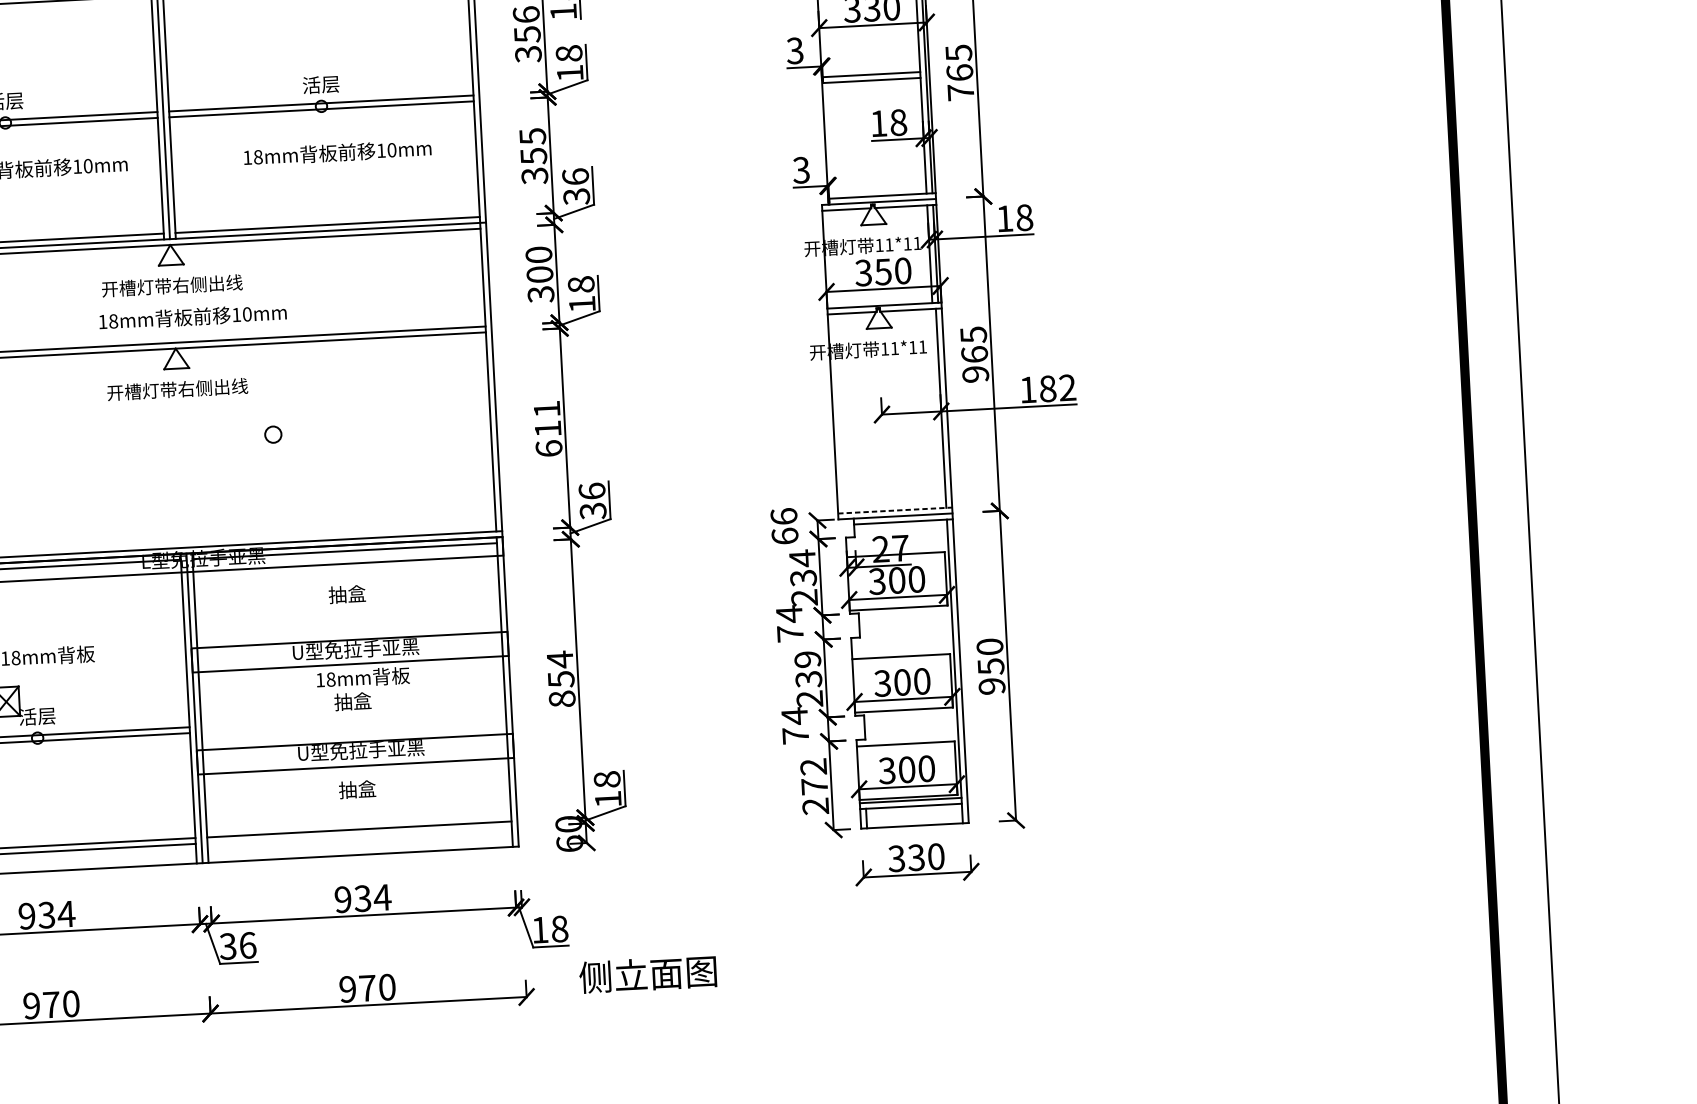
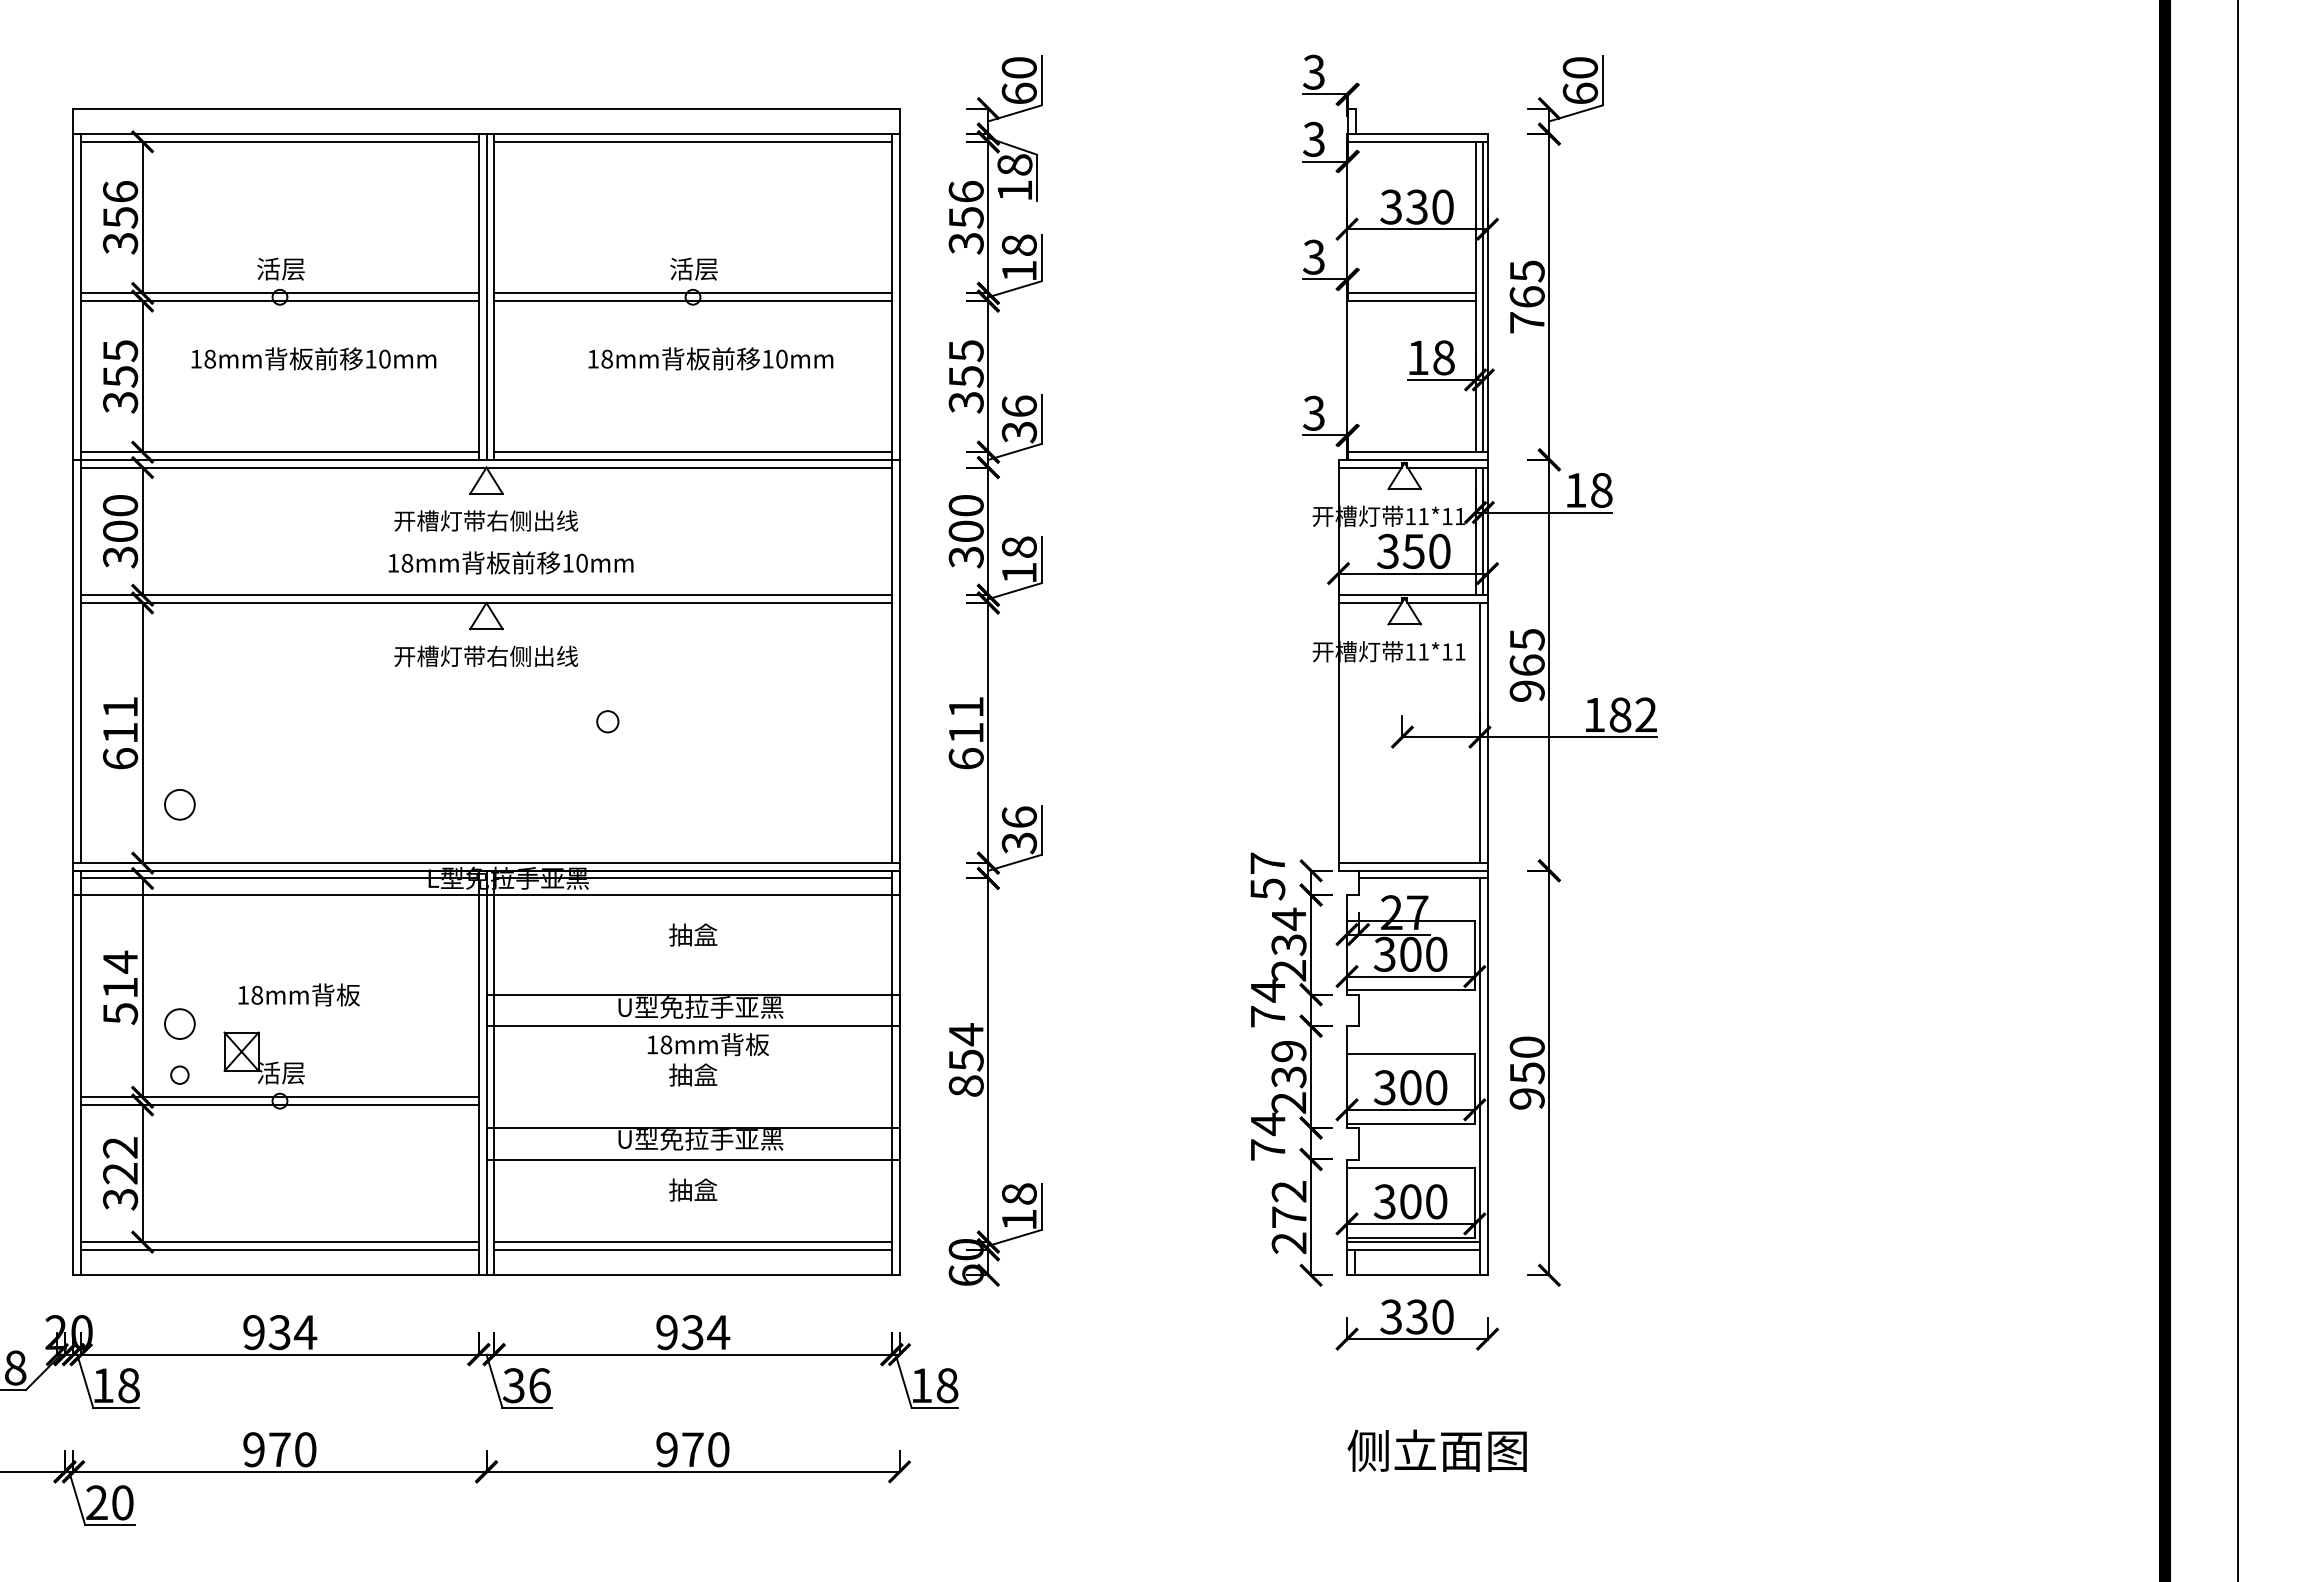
line: (895, 510) -> (1413, 863), dashed -> solid
text: (784, 526) -> (1267, 876), 66 -> 57
line: (359, 835) -> (692, 1249), added
text: (647, 974) -> (1436, 1450), moved

